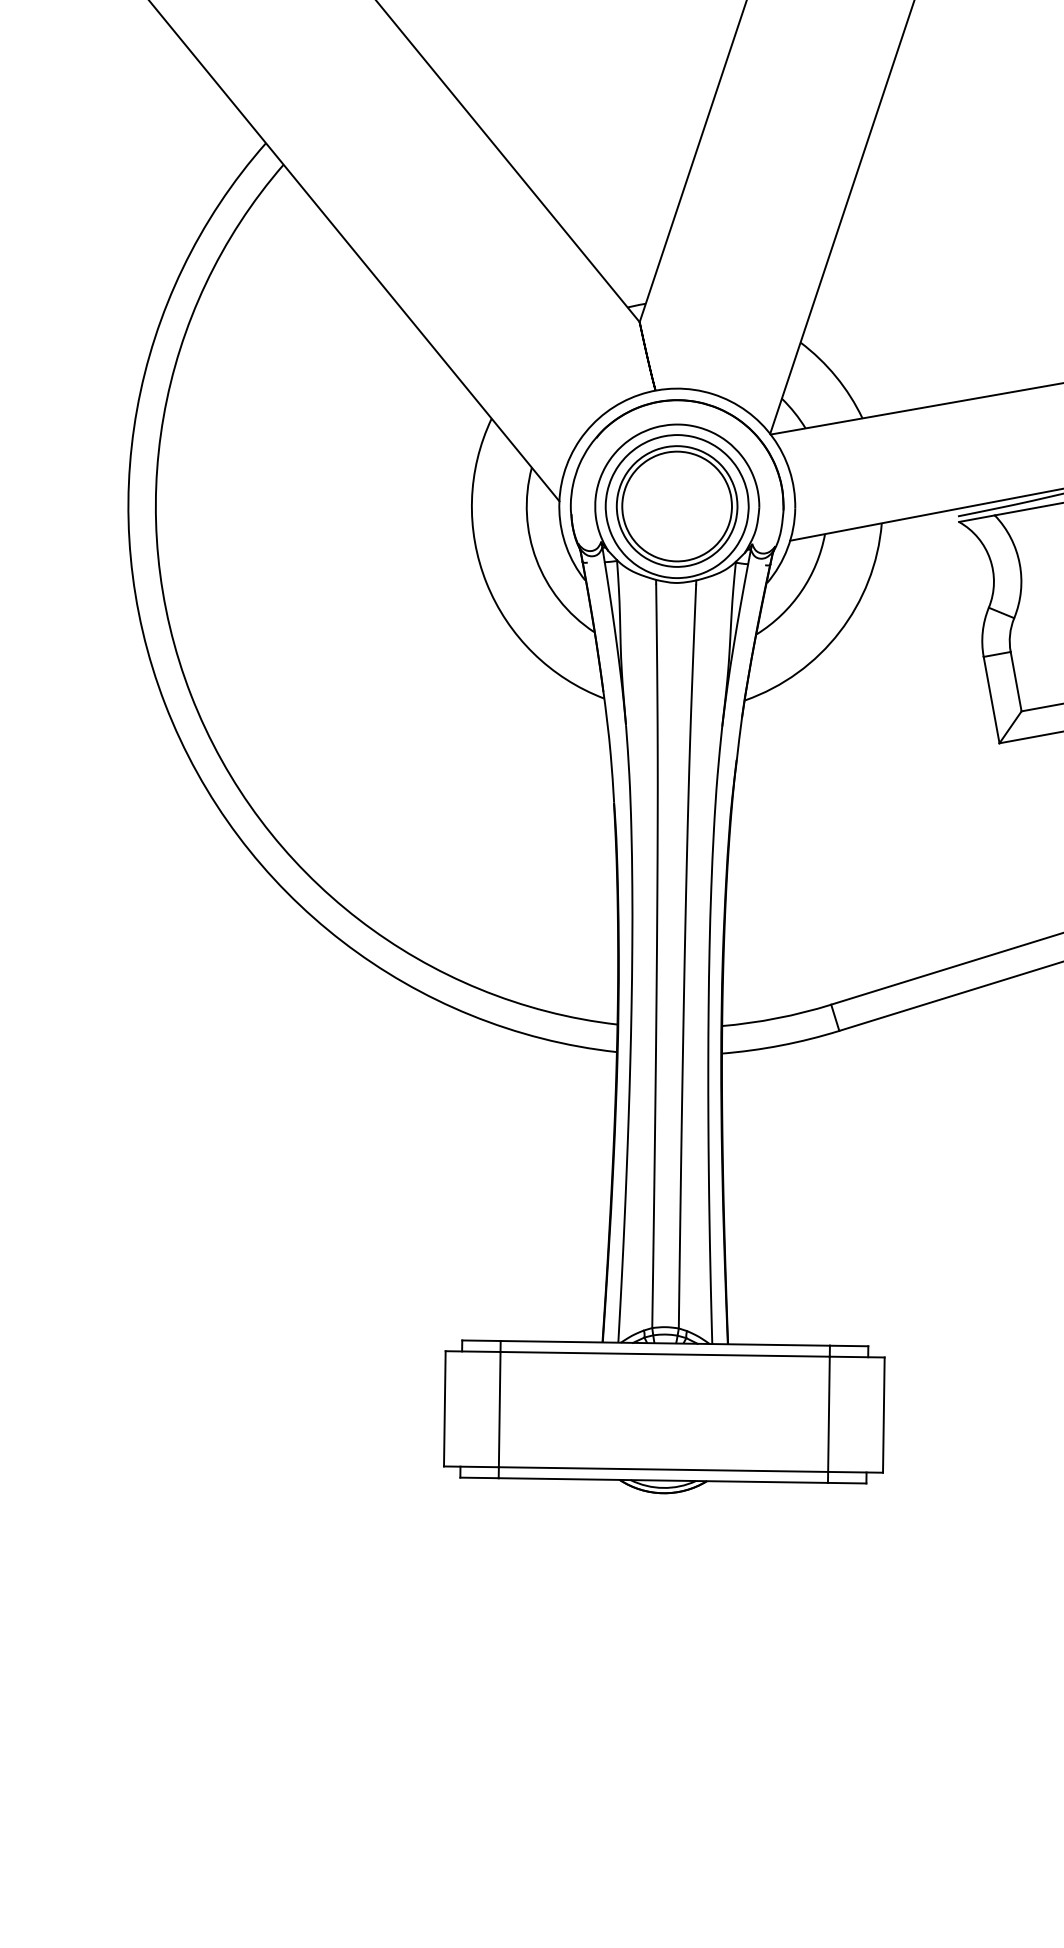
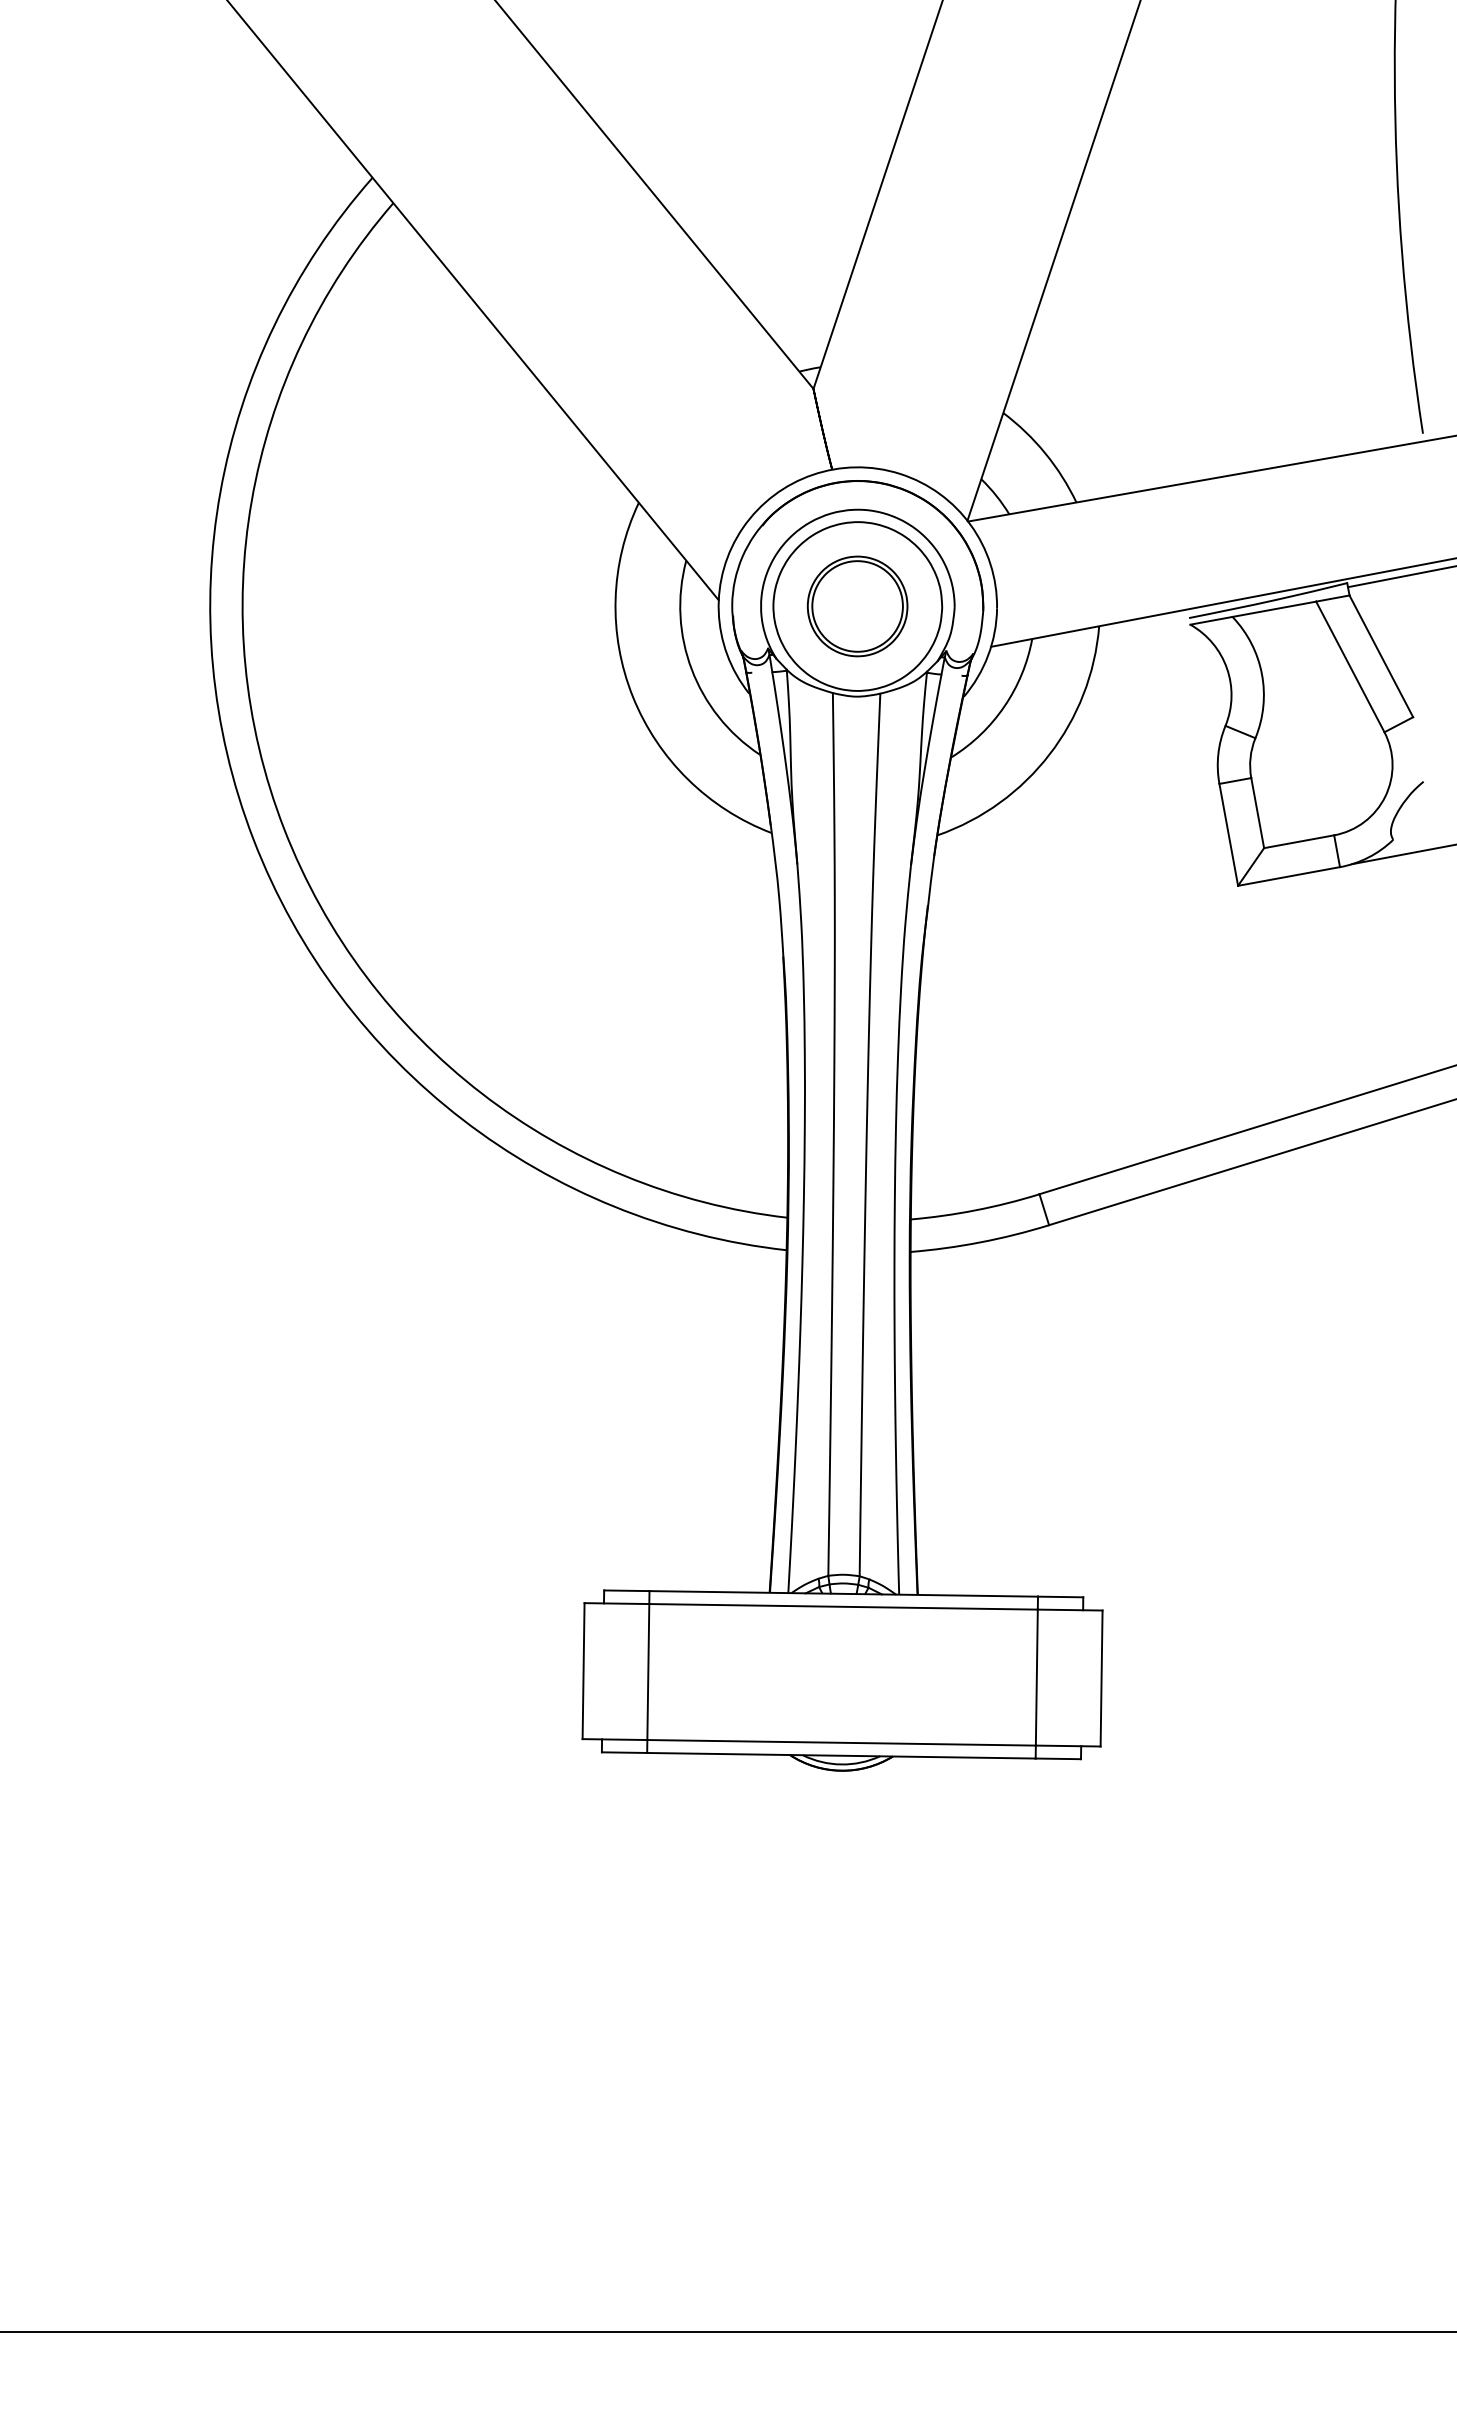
part: (676, 506) -> (857, 606), size x0.7

